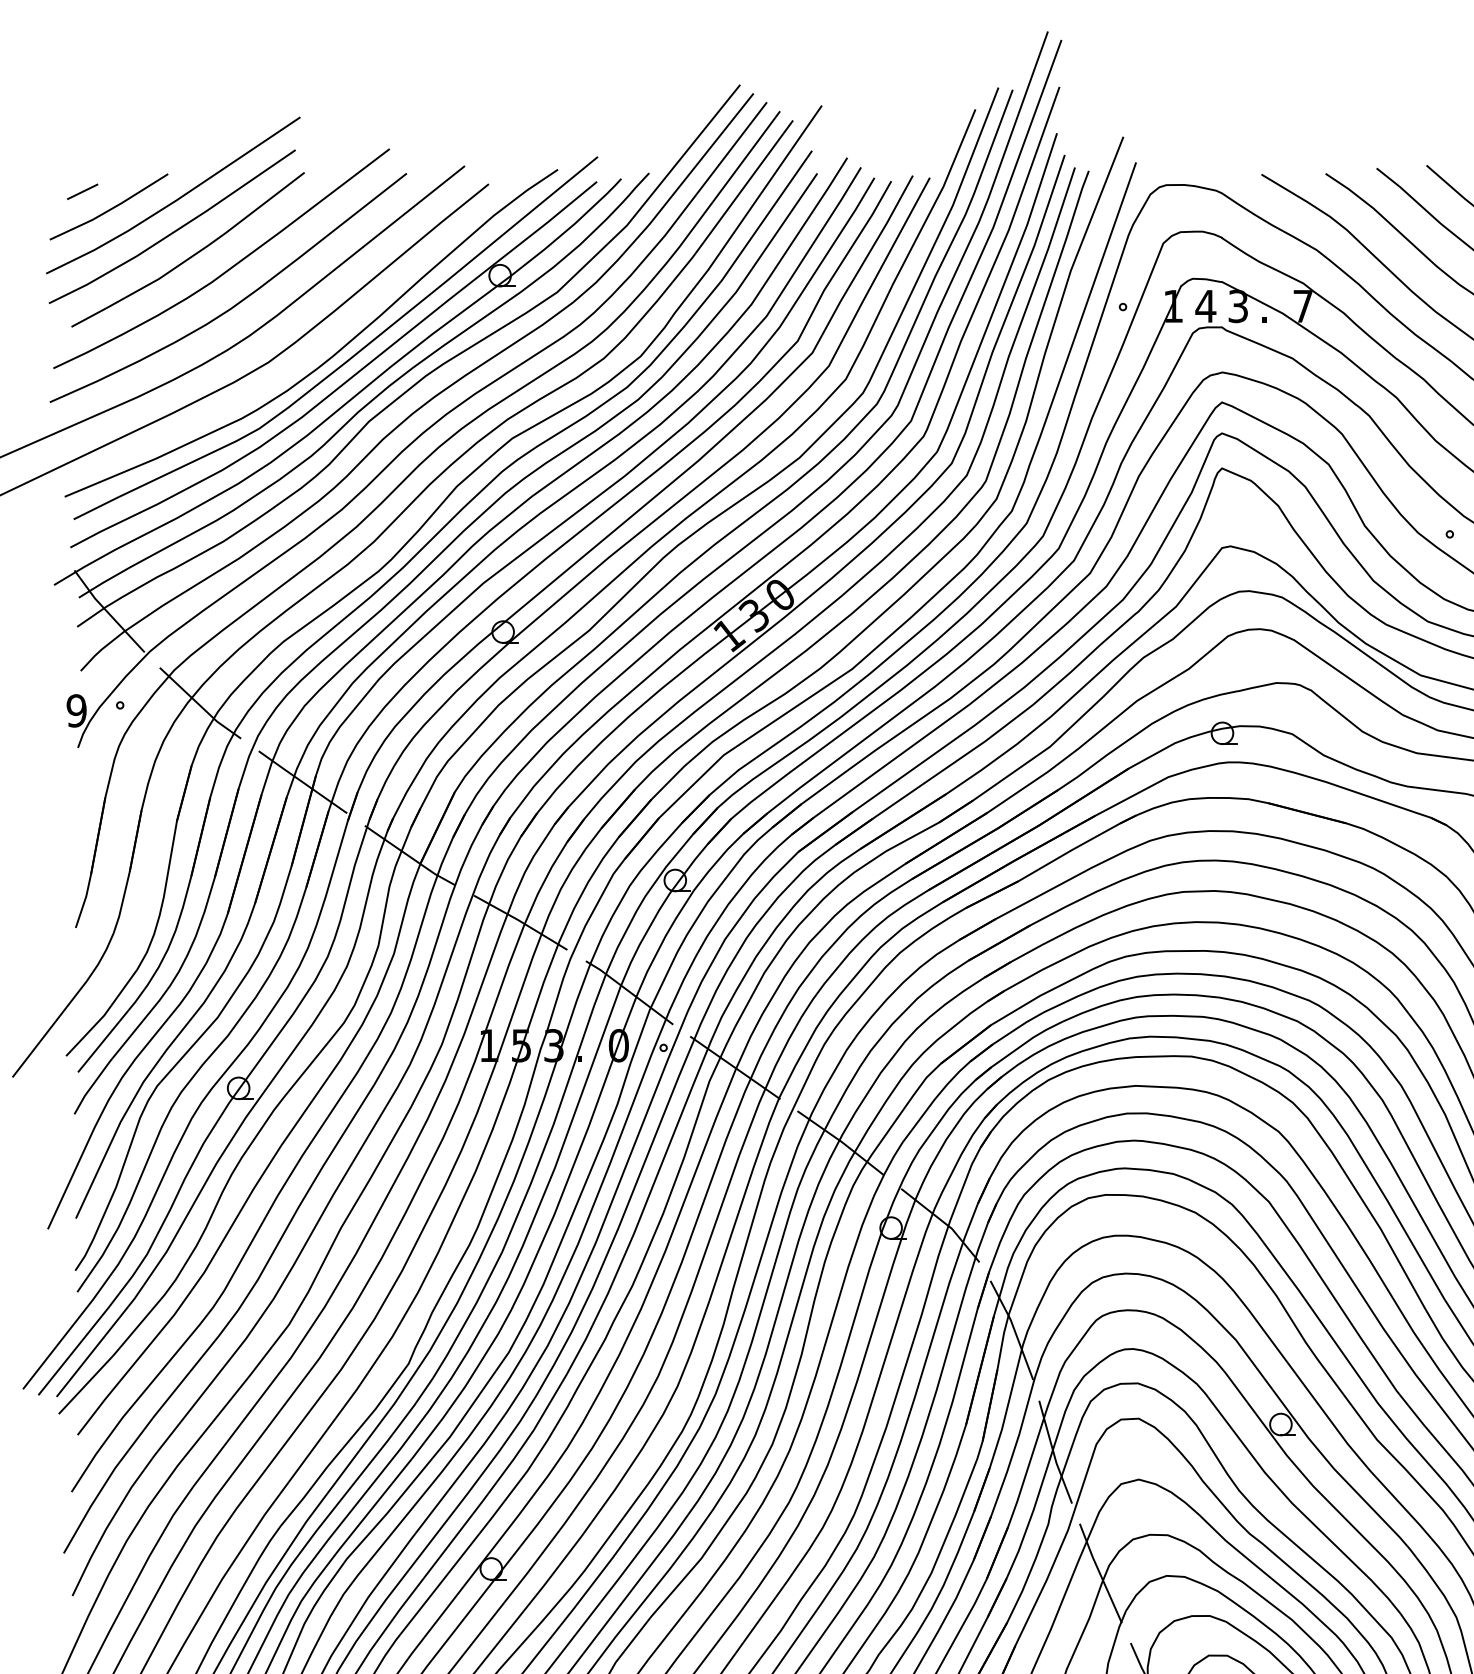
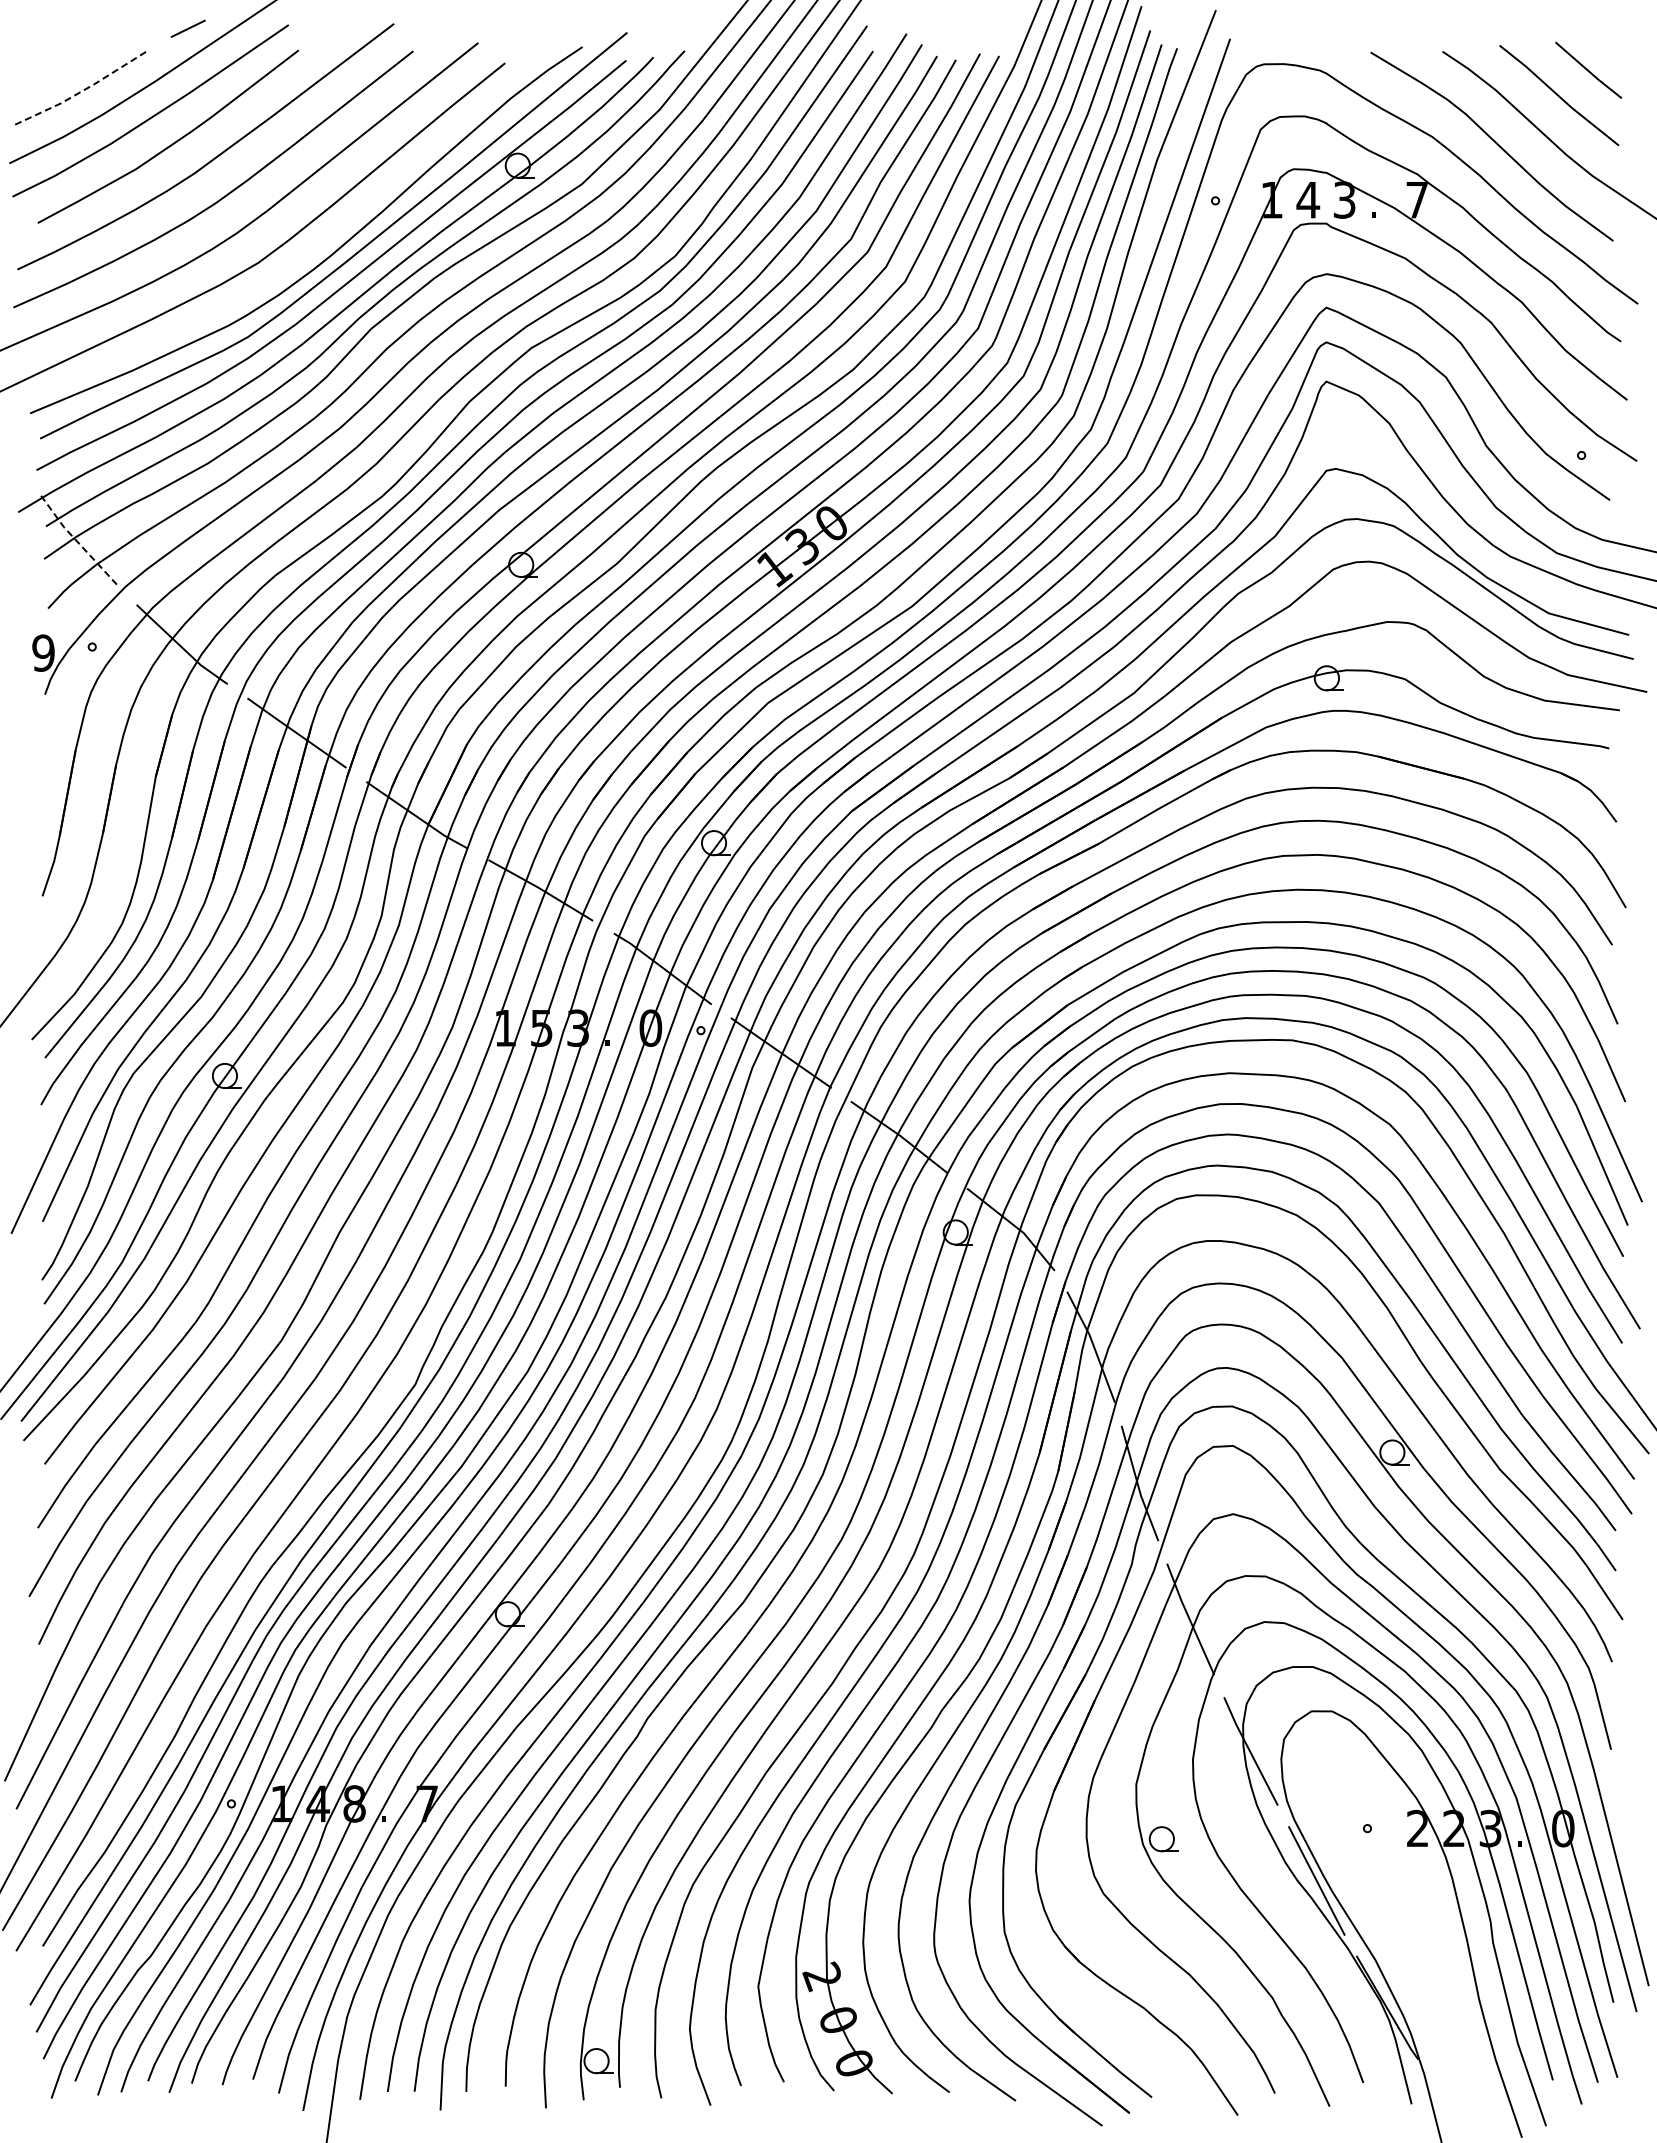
line: (82, 191) -> (187, 28), moved
line: (109, 209) -> (80, 91), solid -> dashed
line: (107, 612) -> (78, 542), solid -> dashed

